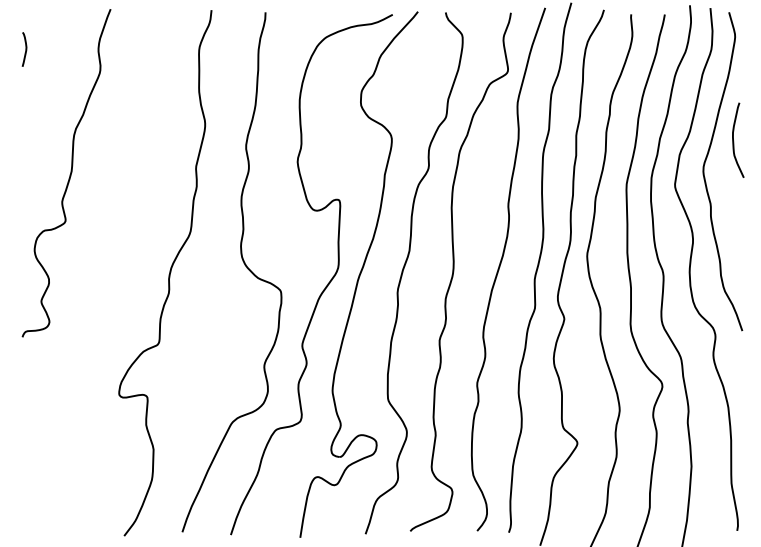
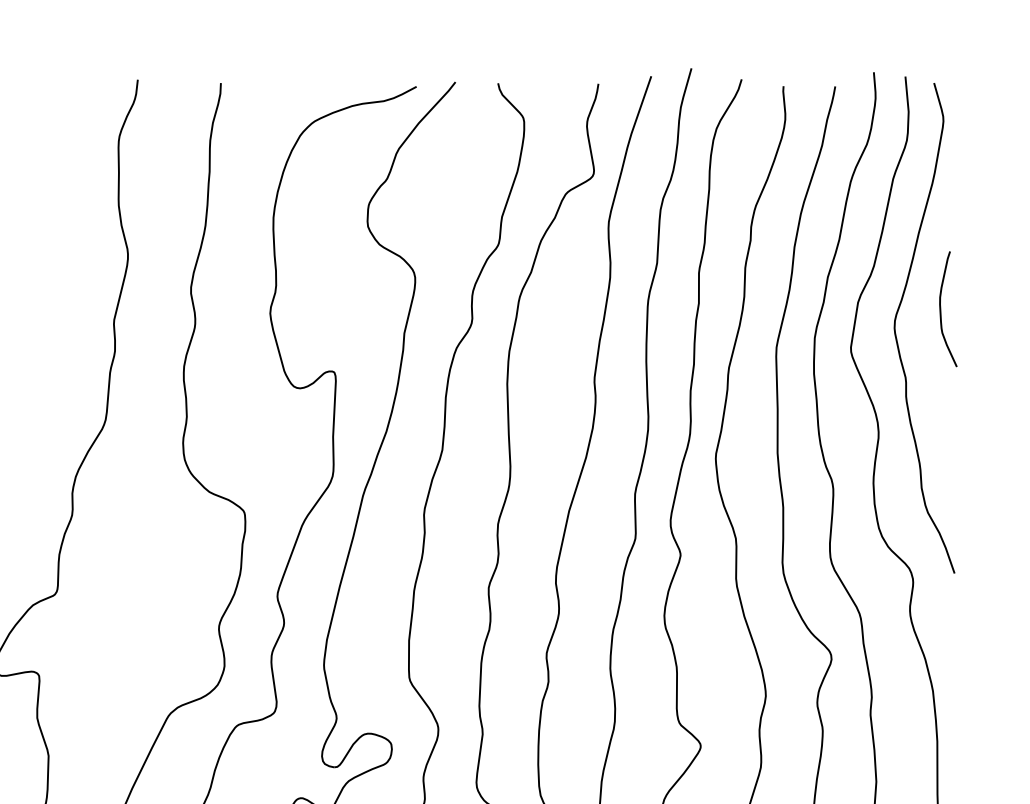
curve: (734, 141) -> (942, 311), moved

